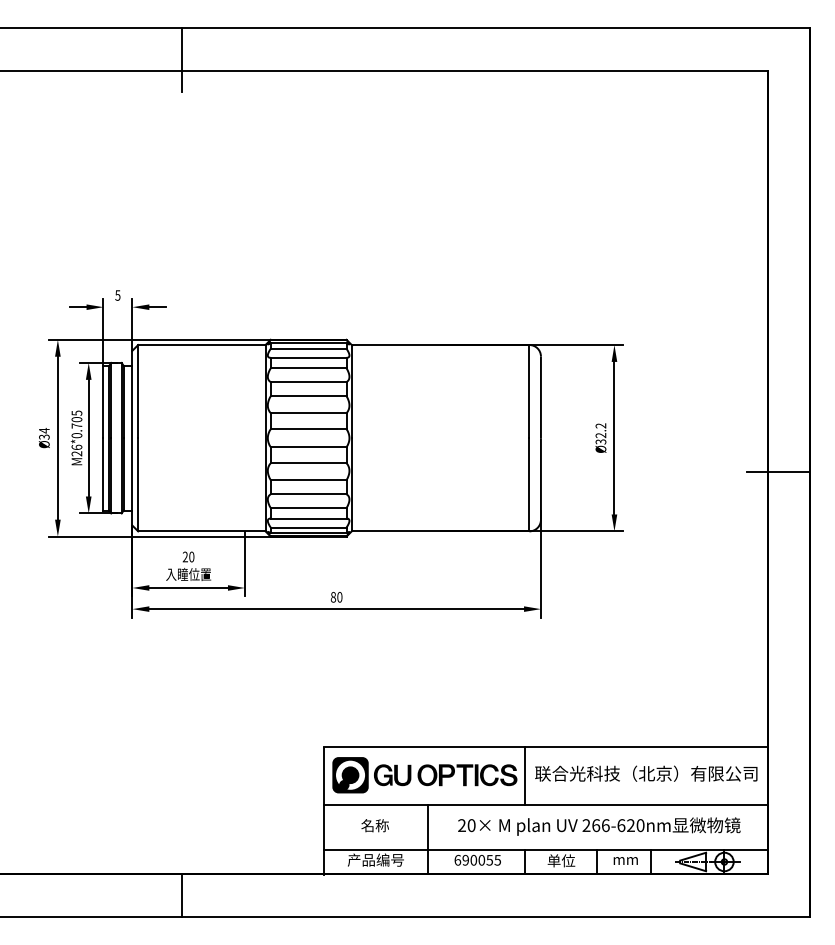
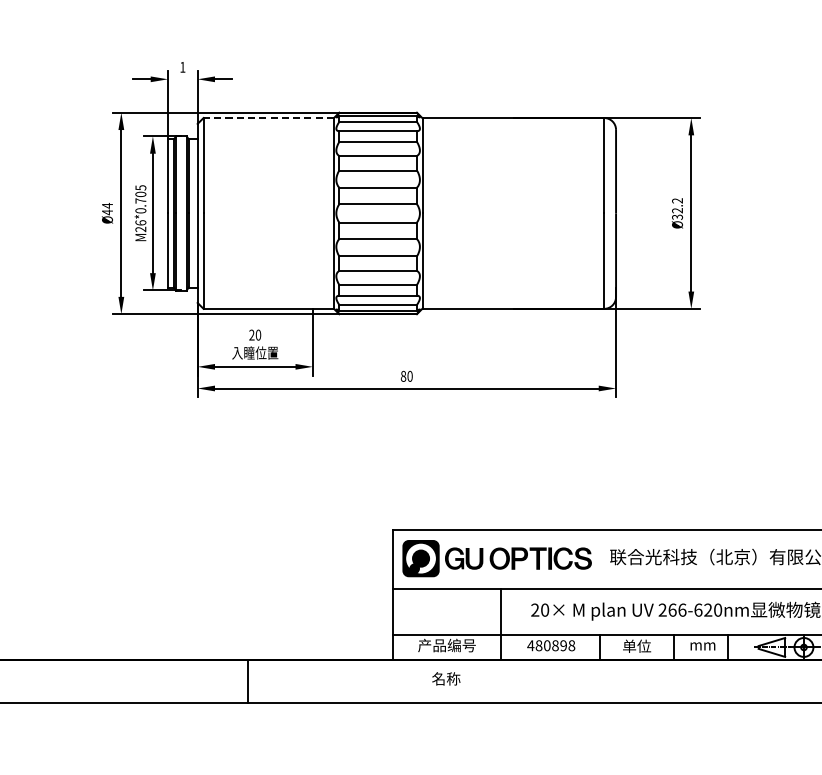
text: (117, 295) -> (182, 67), 5 -> 1
line: (201, 345) -> (268, 118), solid -> dashed
text: (44, 436) -> (107, 211), Ø34 -> Ø44
line: (525, 775) -> (600, 558), removed
text: (374, 825) -> (445, 678), moved
text: (477, 859) -> (551, 644), 690055 -> 480898

